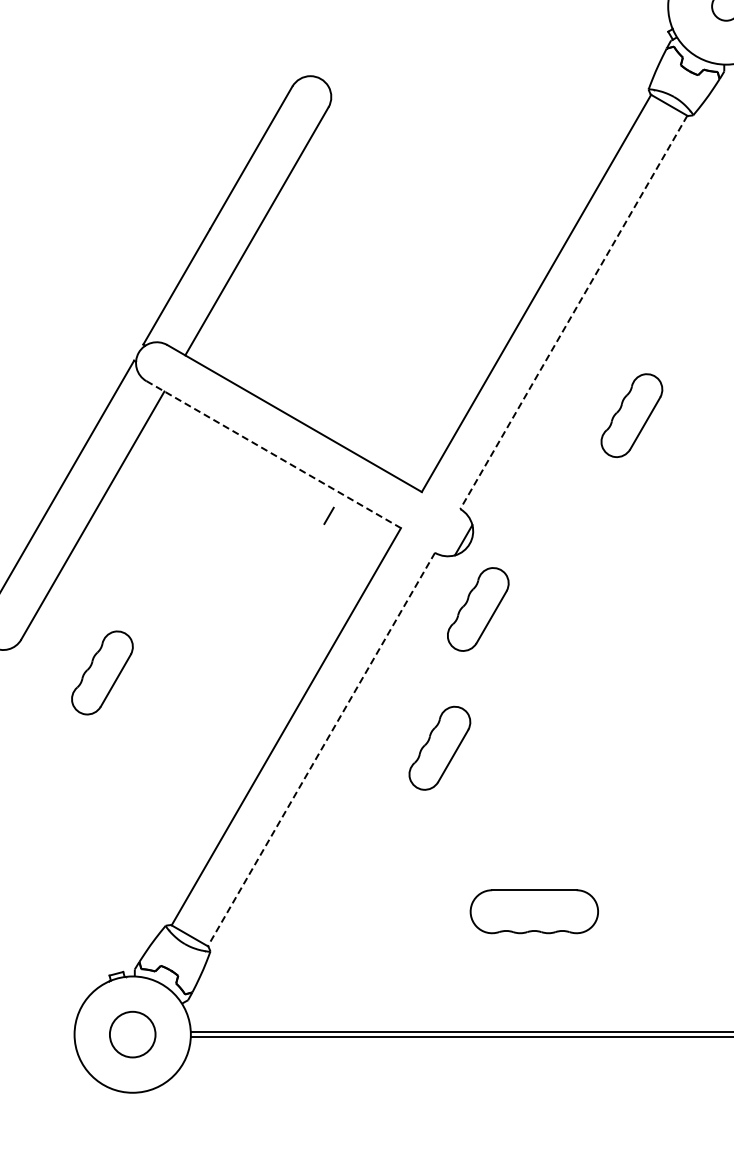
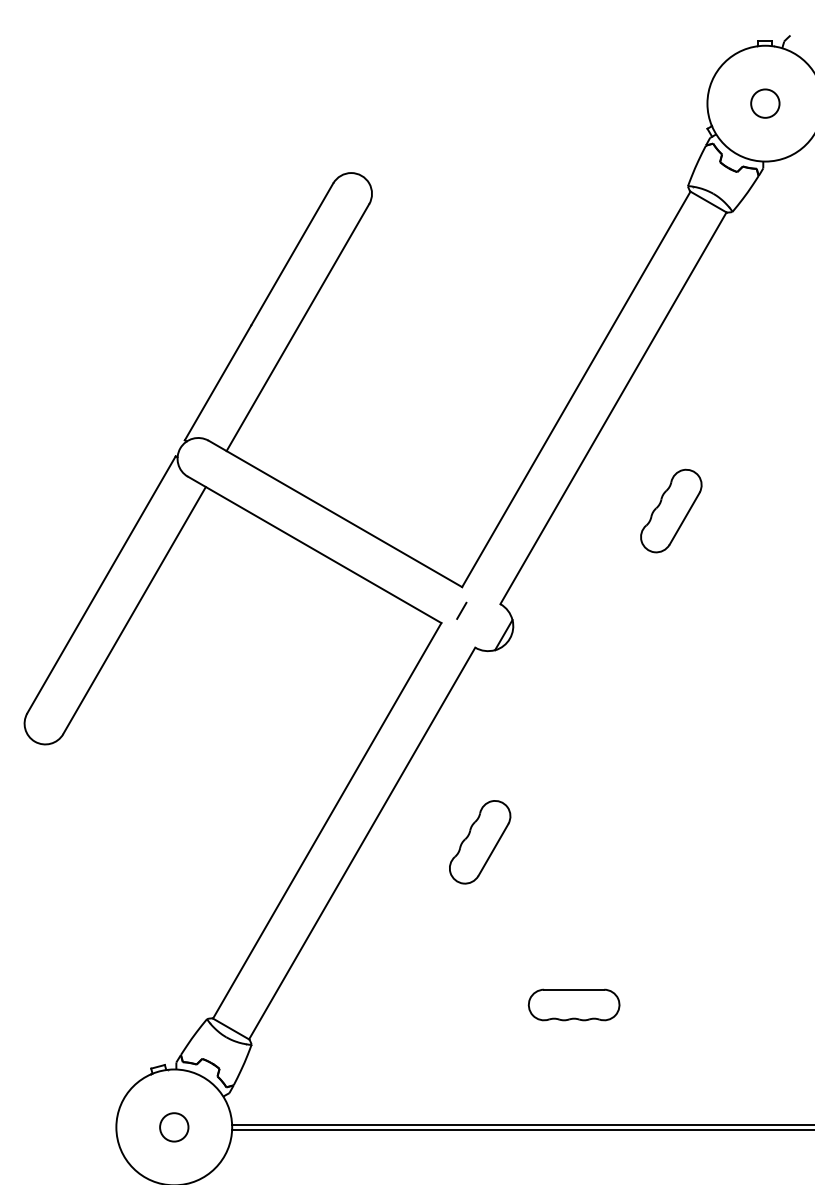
line: (573, 312) -> (613, 408), dashed -> solid
line: (274, 455) -> (315, 550), dashed -> solid
line: (328, 515) -> (461, 610), moved
part: (478, 608) -> (518, 703), removed
part: (102, 673) -> (144, 767), removed
line: (320, 749) -> (361, 843), dashed -> solid
part: (533, 911) -> (573, 1004), size x0.71
circle: (132, 1034) -> (174, 1127), size x0.62

